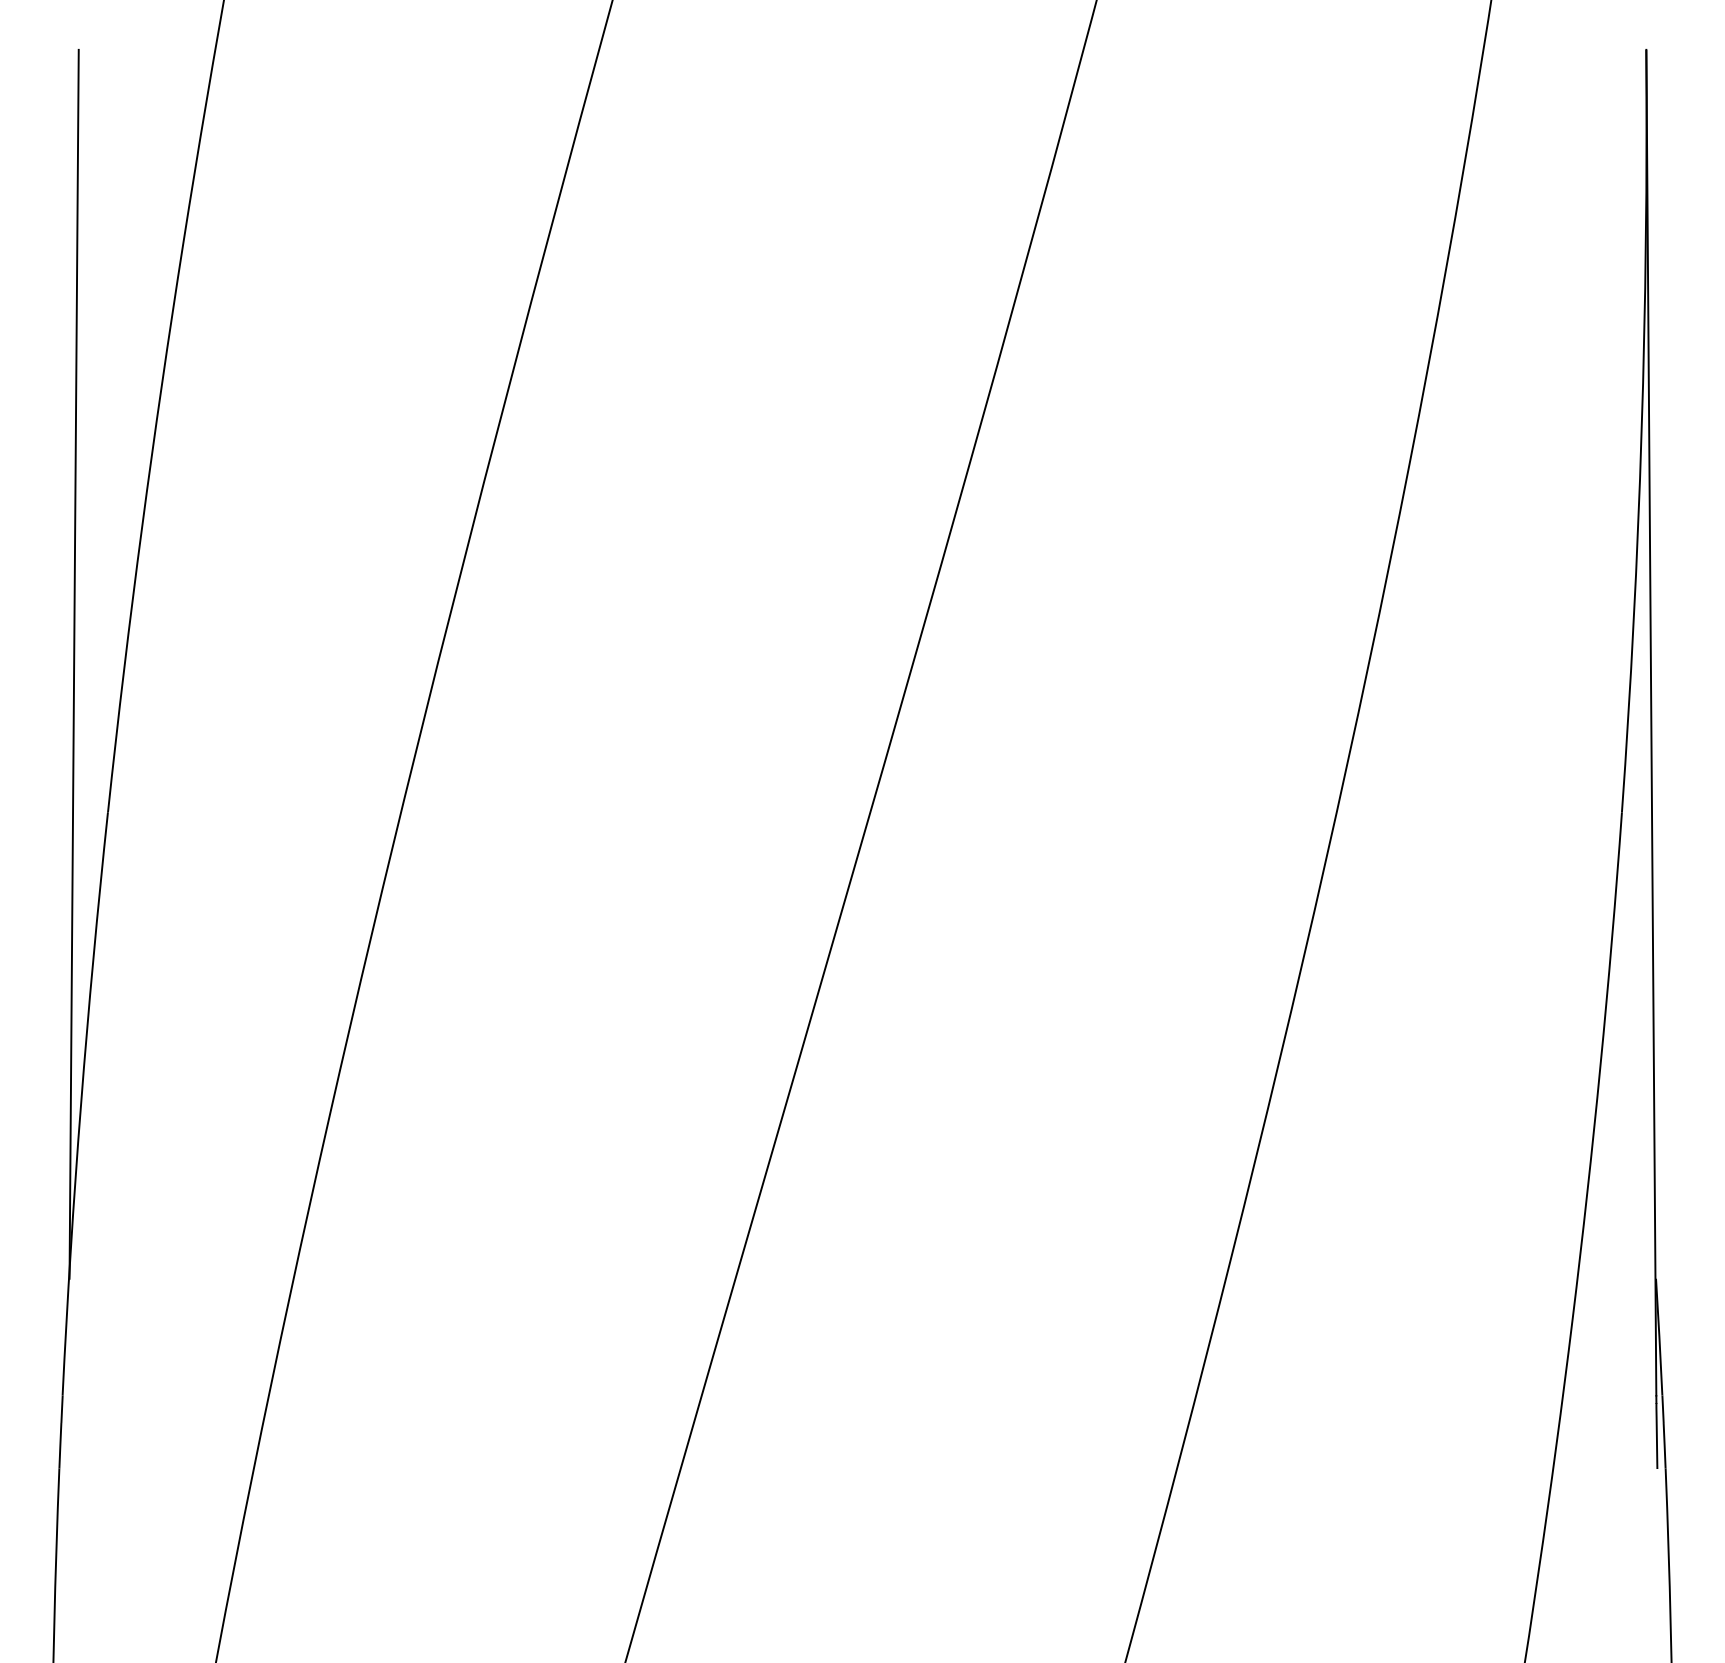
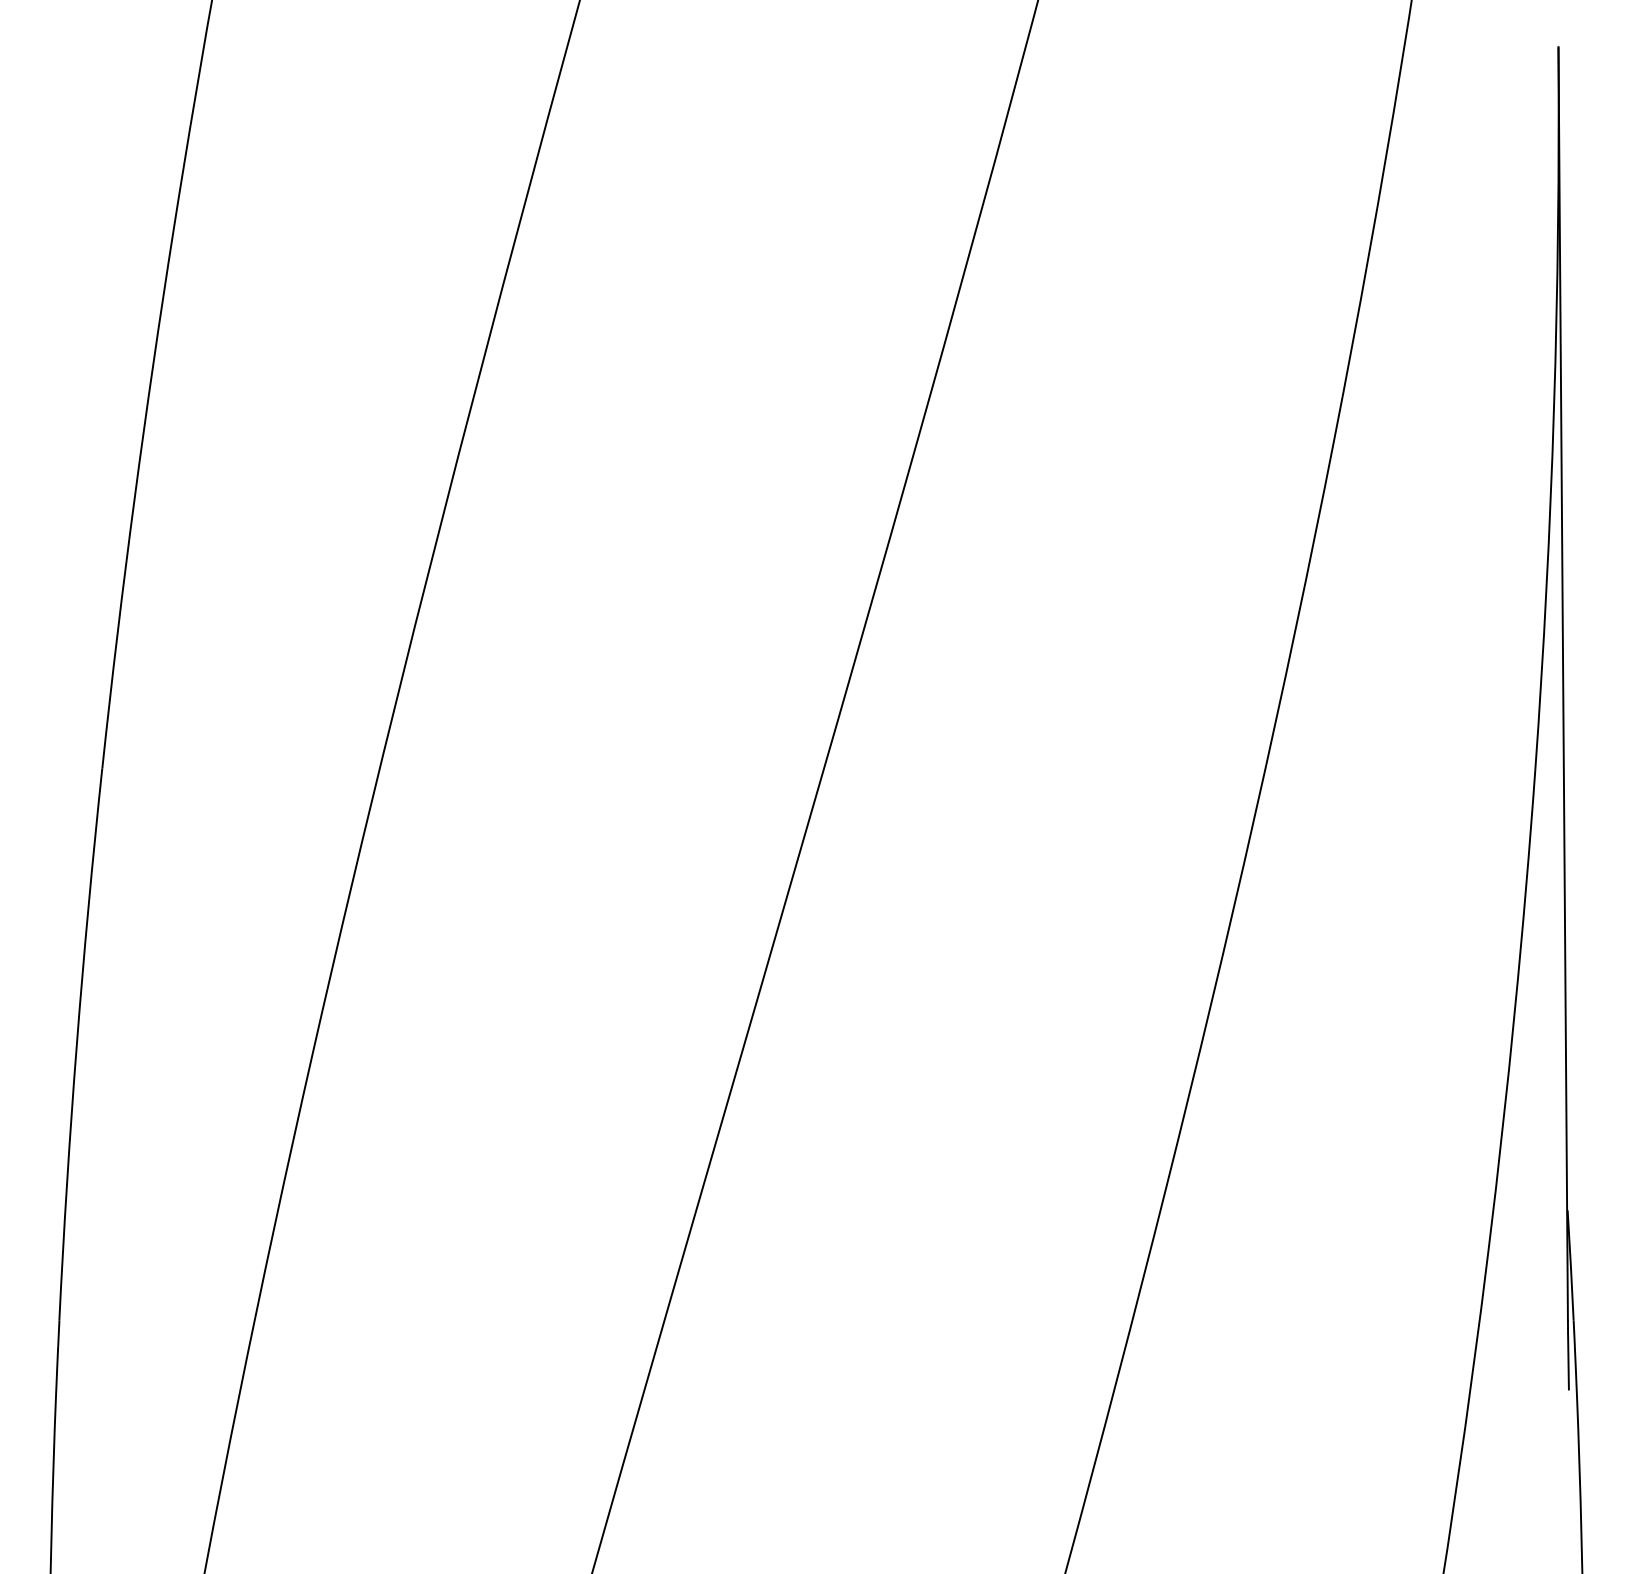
line: (73, 663) -> (69, 627), removed

